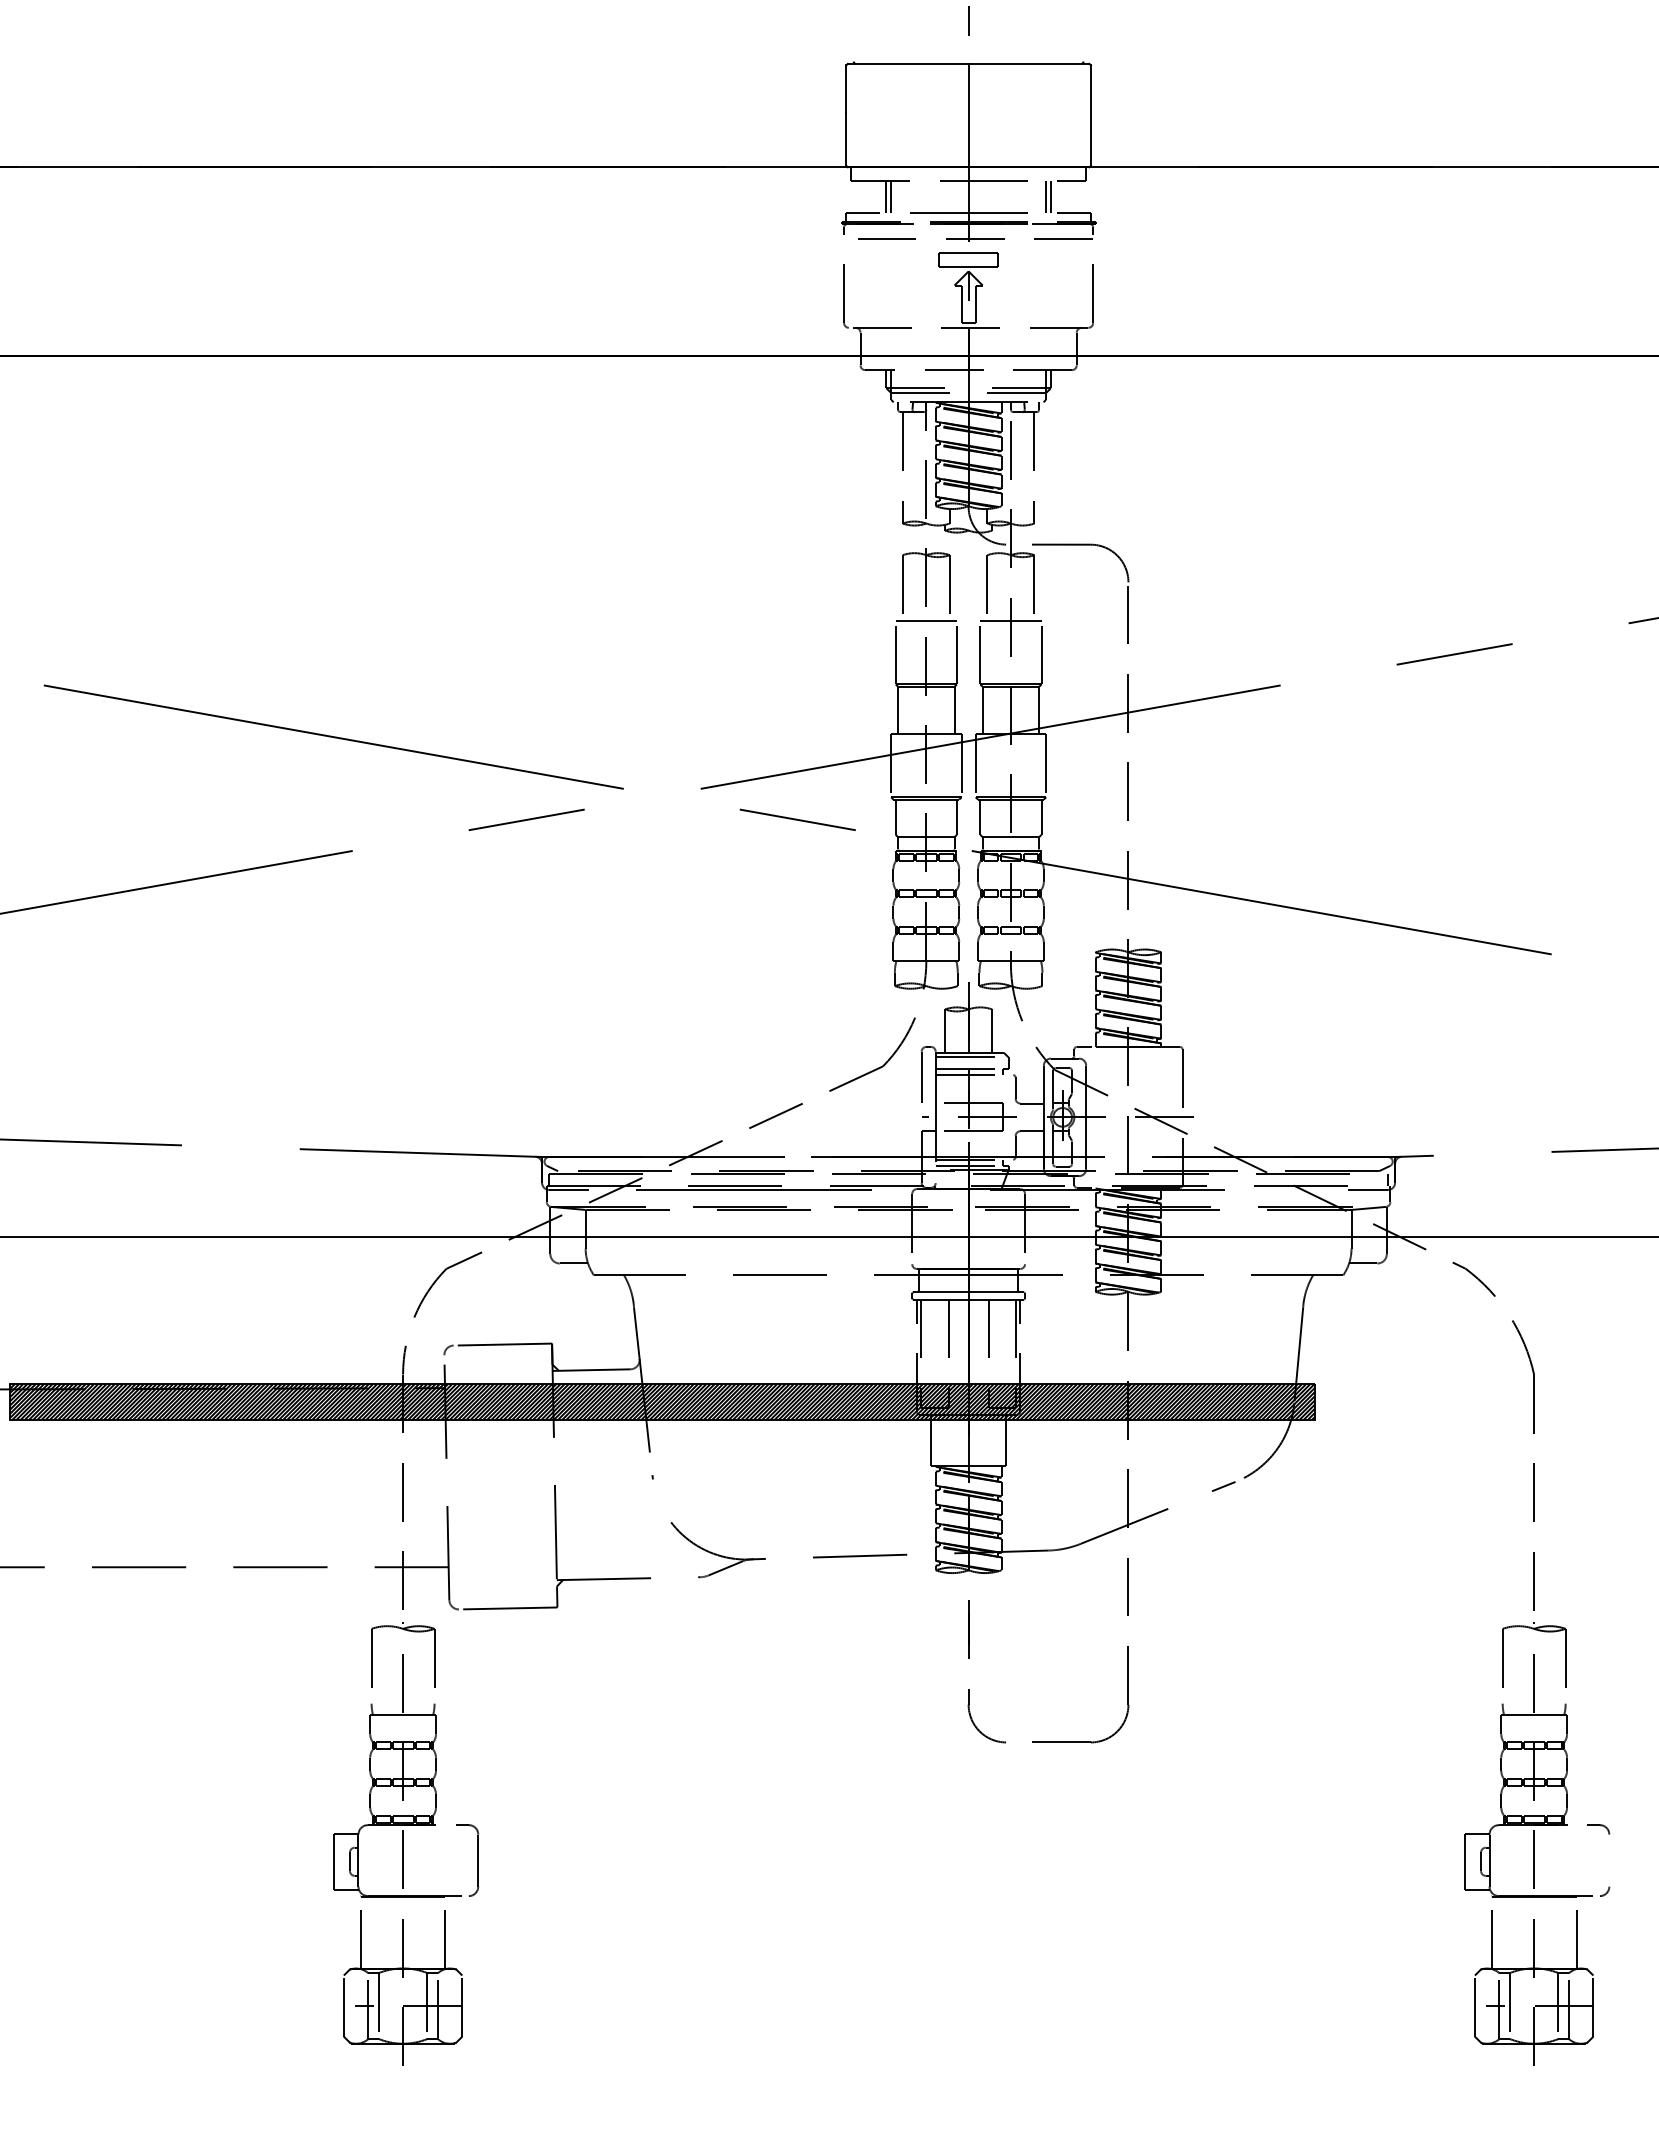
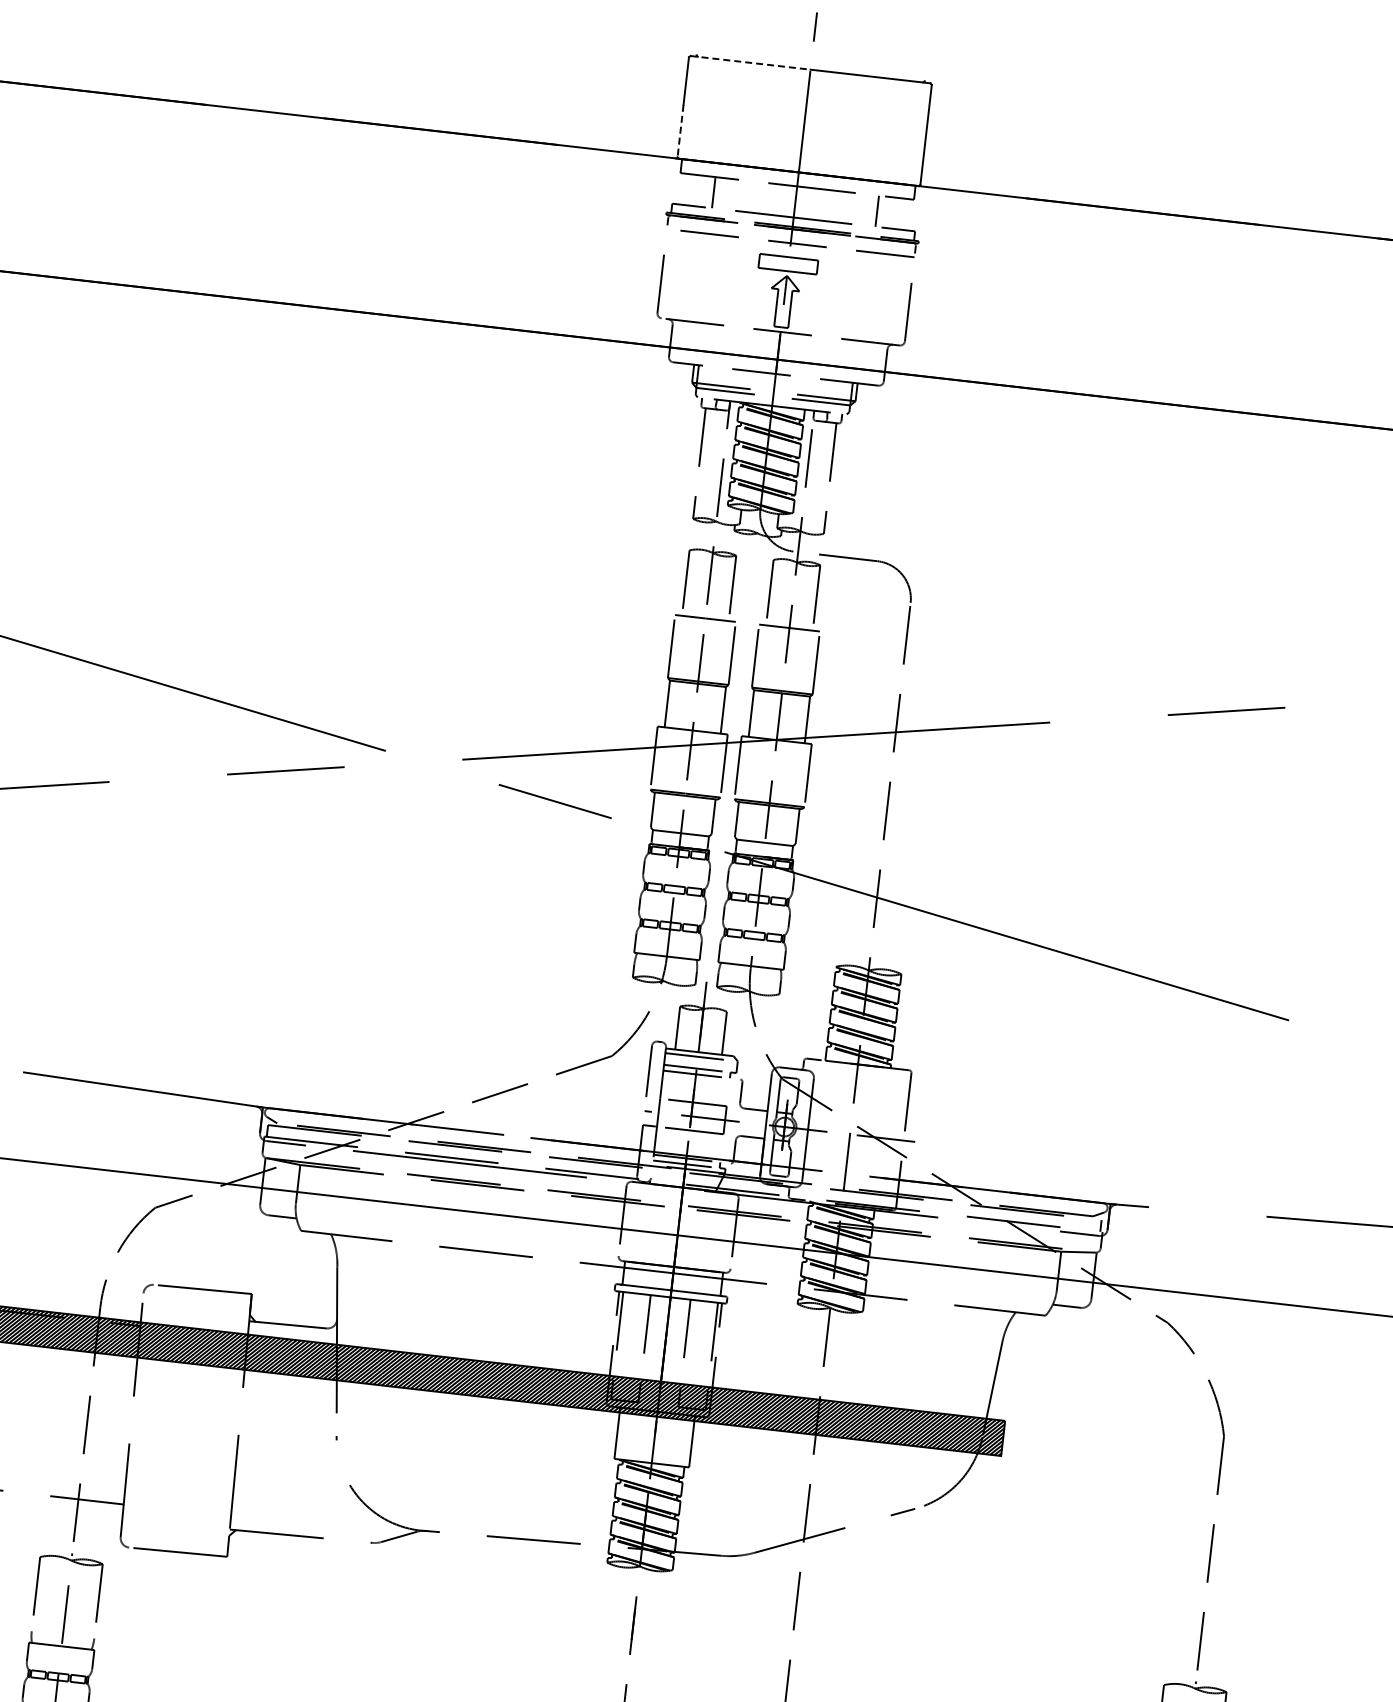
line: (908, 63) -> (750, 62), solid -> dashed
line: (846, 140) -> (680, 131), solid -> dashed
line: (891, 196) -> (718, 192), removed
line: (1046, 196) -> (872, 210), removed

